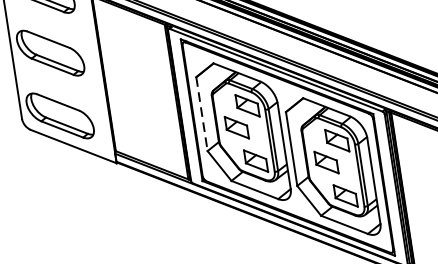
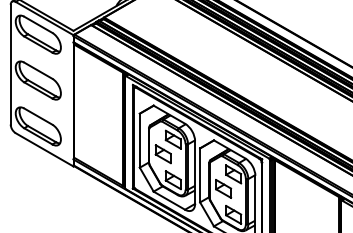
line: (201, 115) -> (139, 141), dashed -> solid

